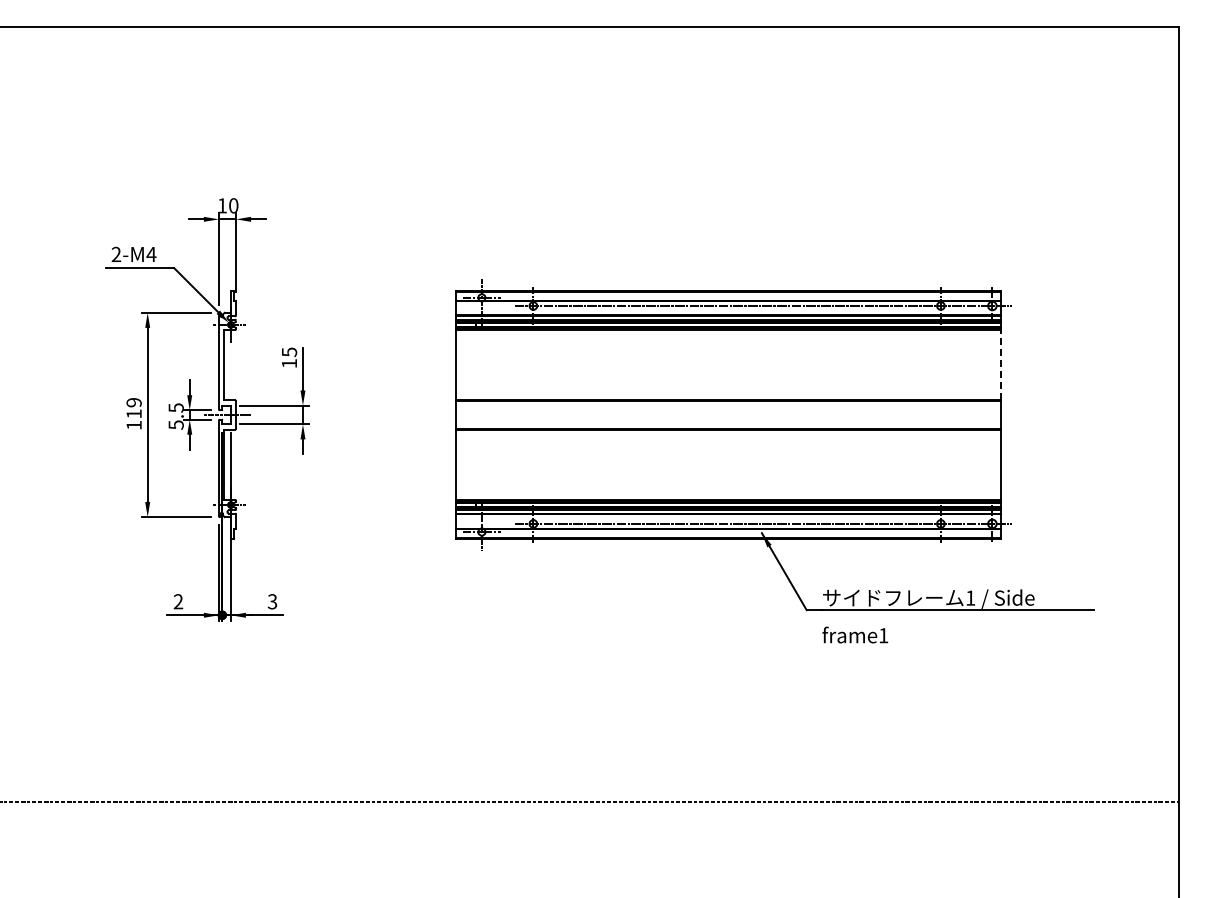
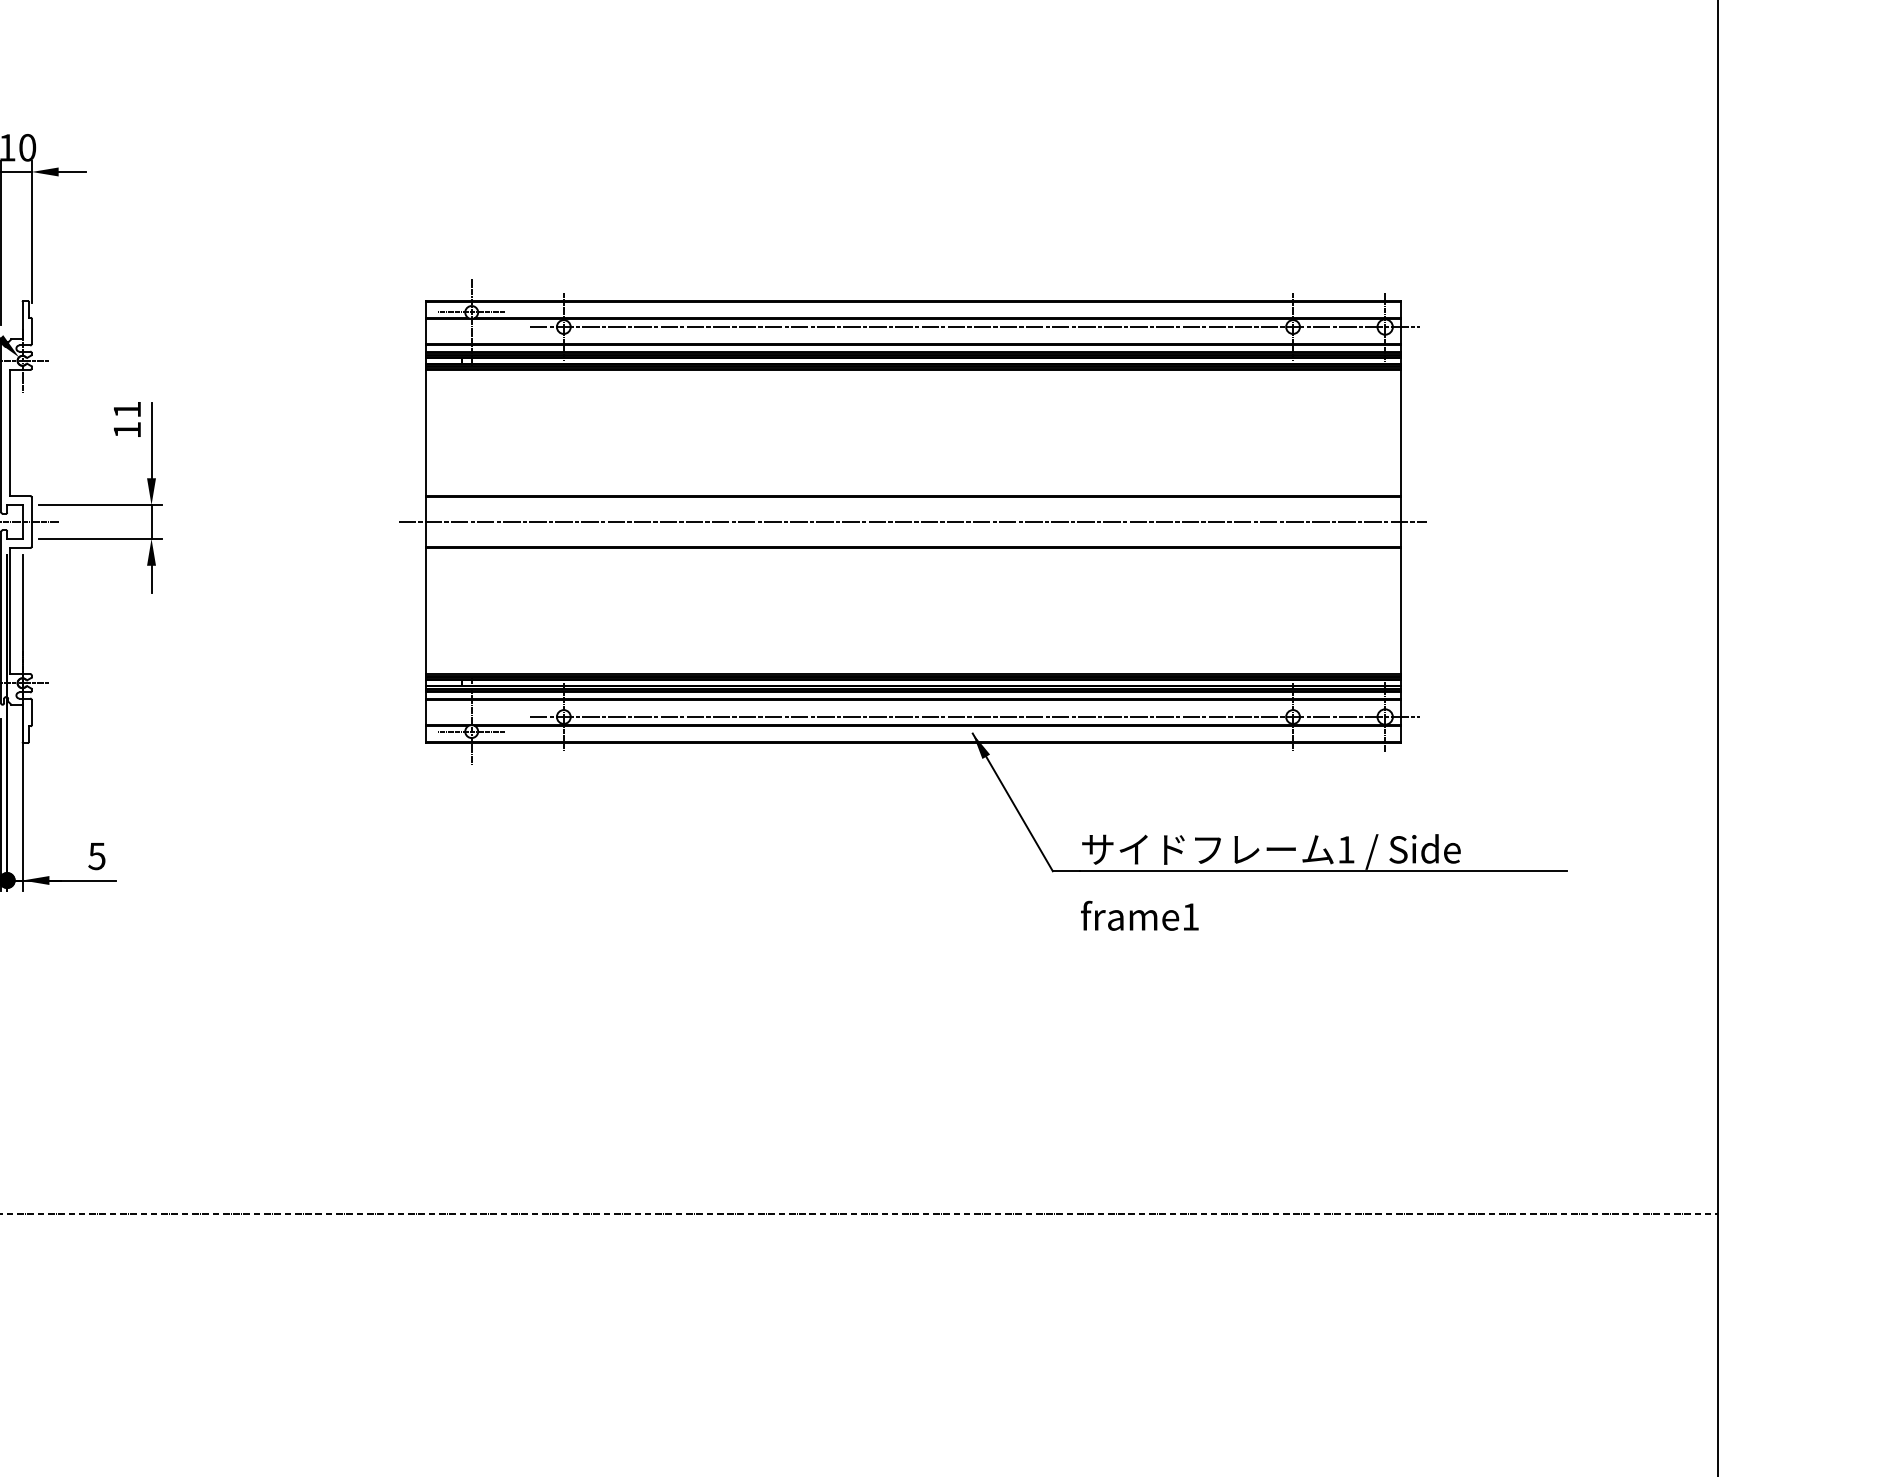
text: (289, 352) -> (127, 410), 15 -> 11
line: (1000, 364) -> (1399, 431), dashed -> solid
line: (728, 414) -> (912, 521), added
text: (272, 601) -> (96, 855), 3 -> 5

